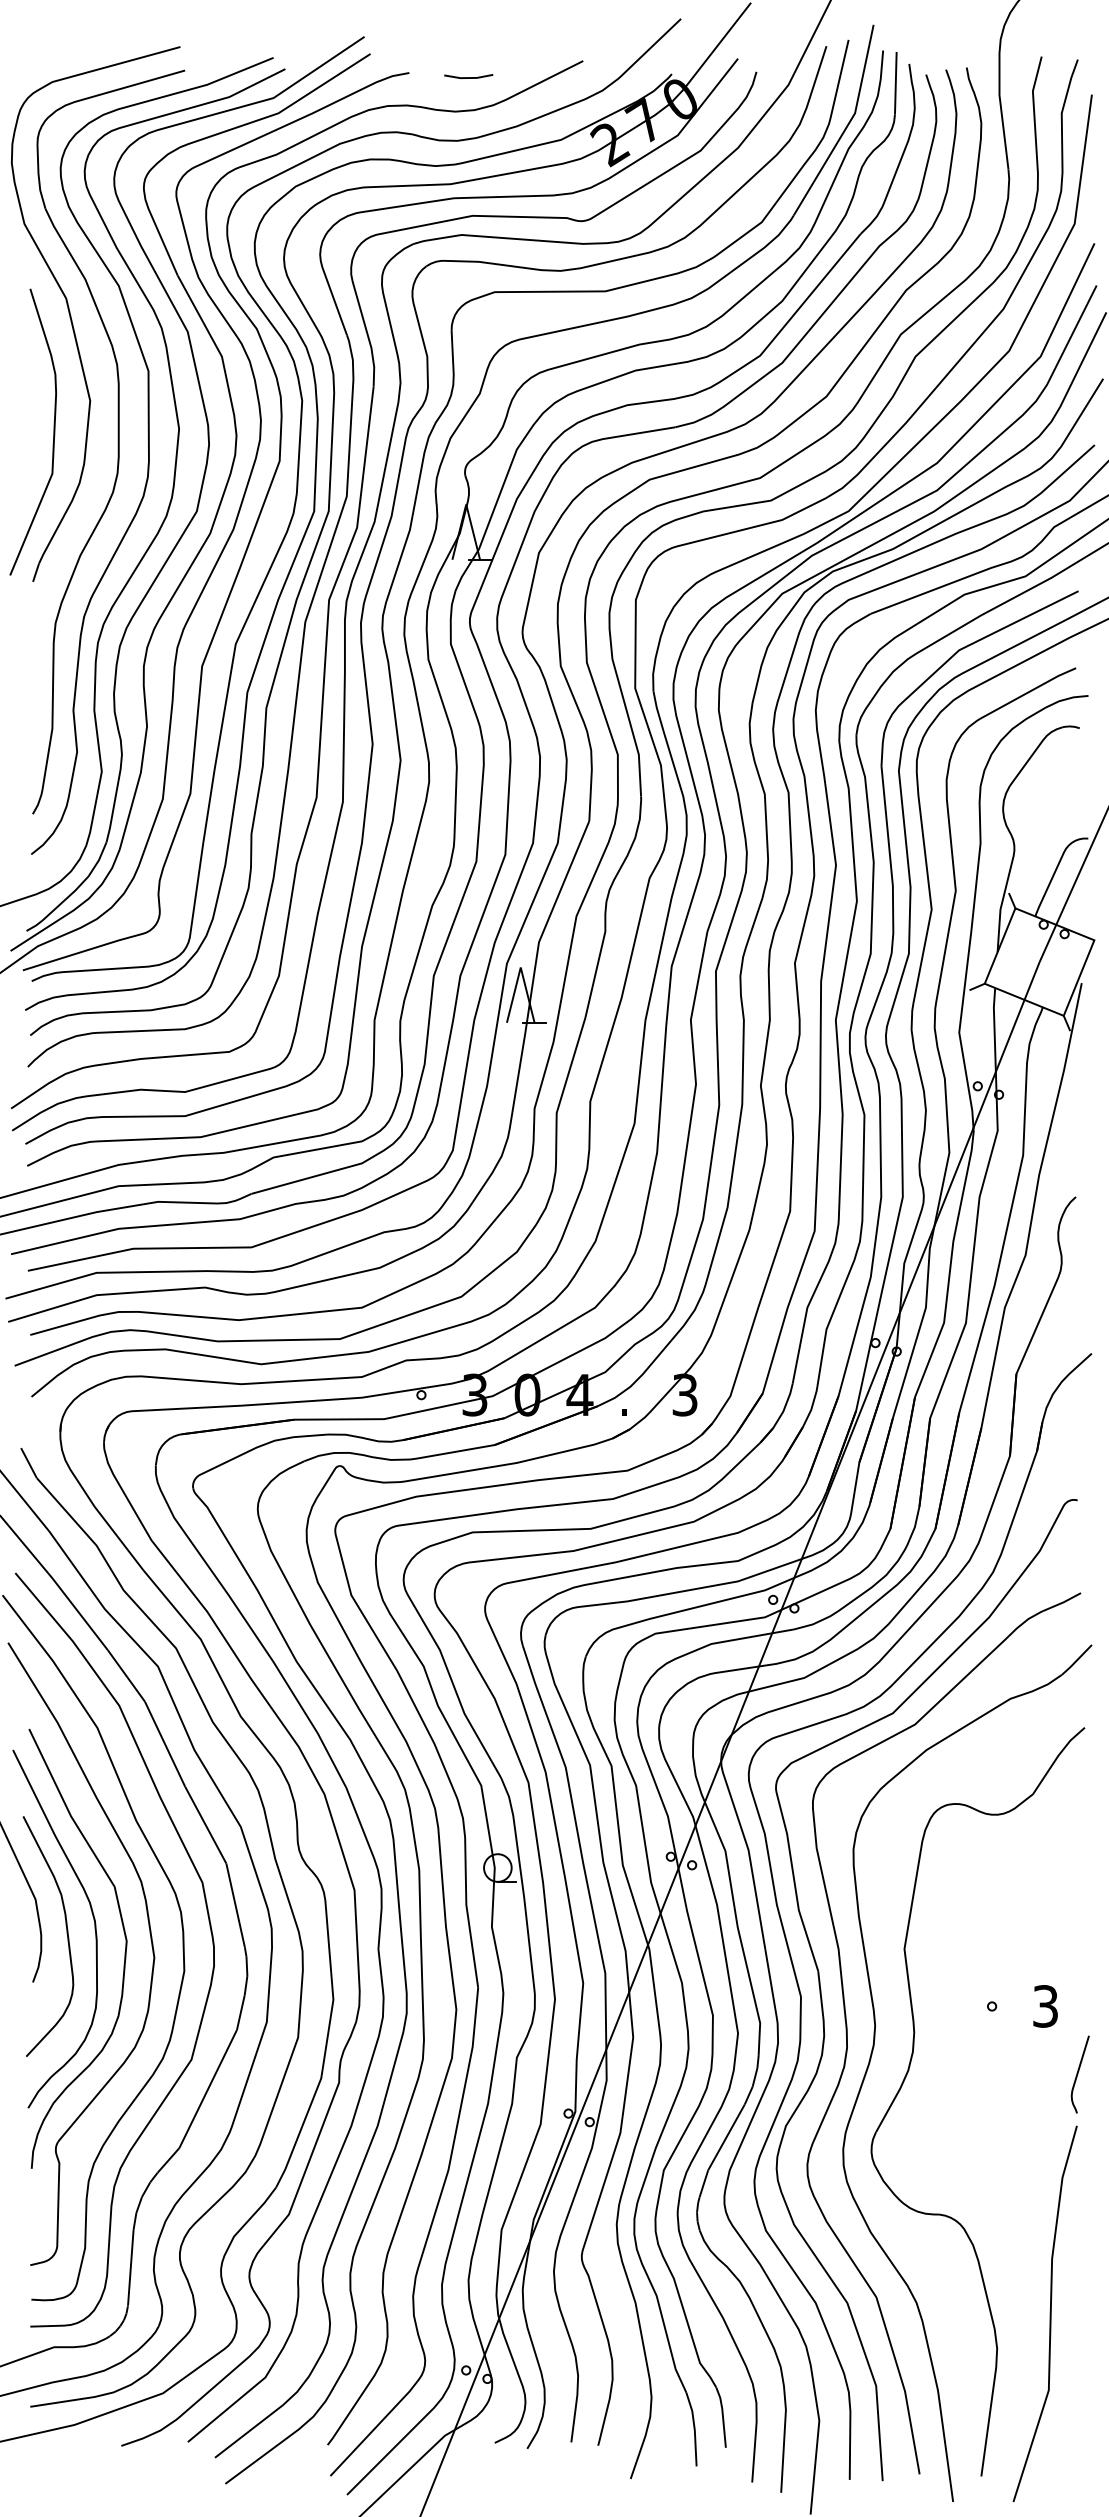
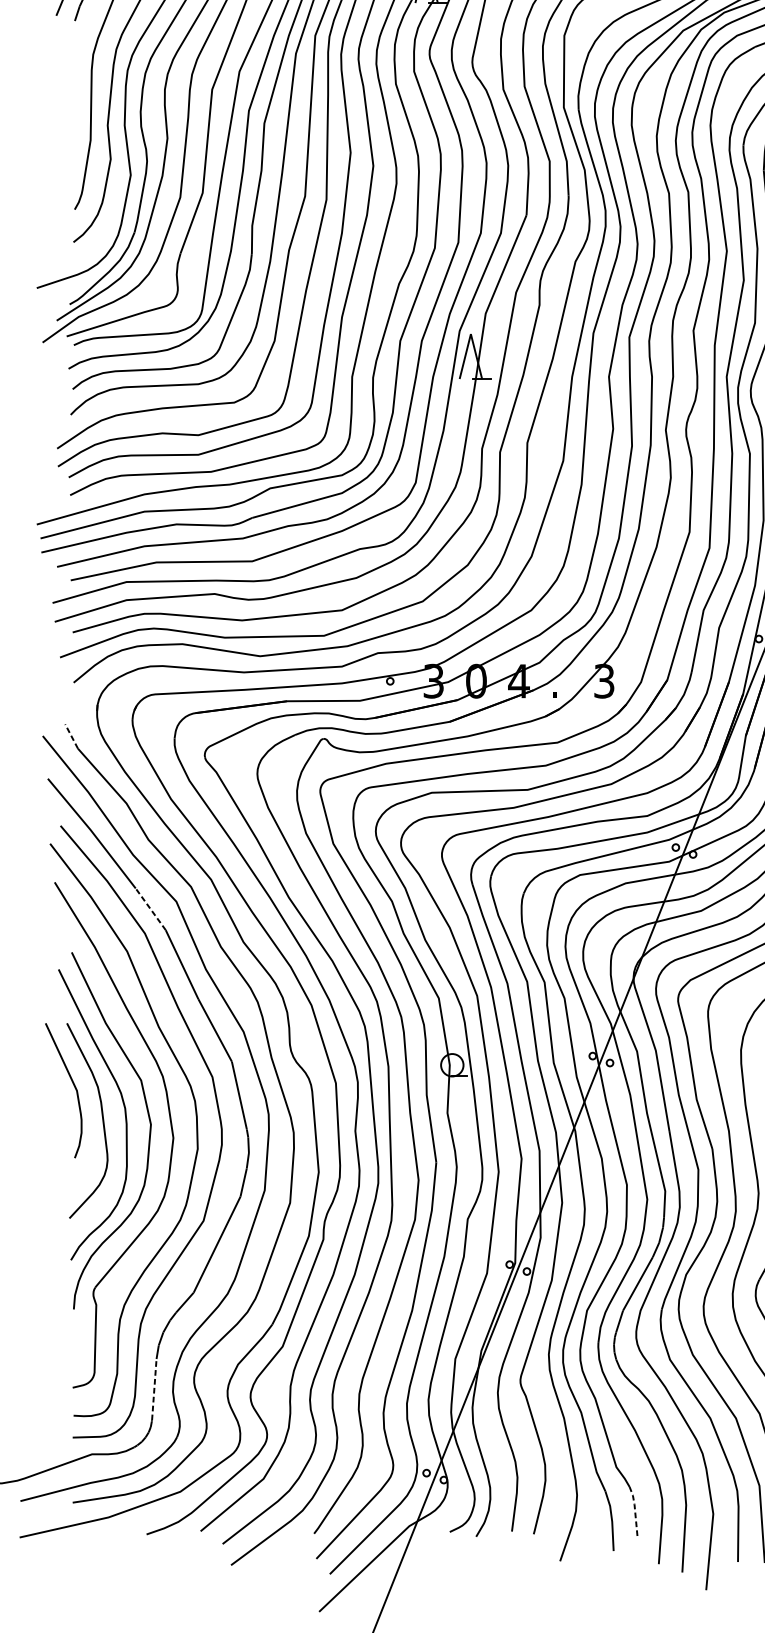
line: (28, 1463) -> (71, 736), solid -> dashed
line: (126, 1676) -> (150, 909), solid -> dashed
line: (130, 2267) -> (154, 1389), solid -> dashed
line: (722, 2415) -> (634, 1509), solid -> dashed

